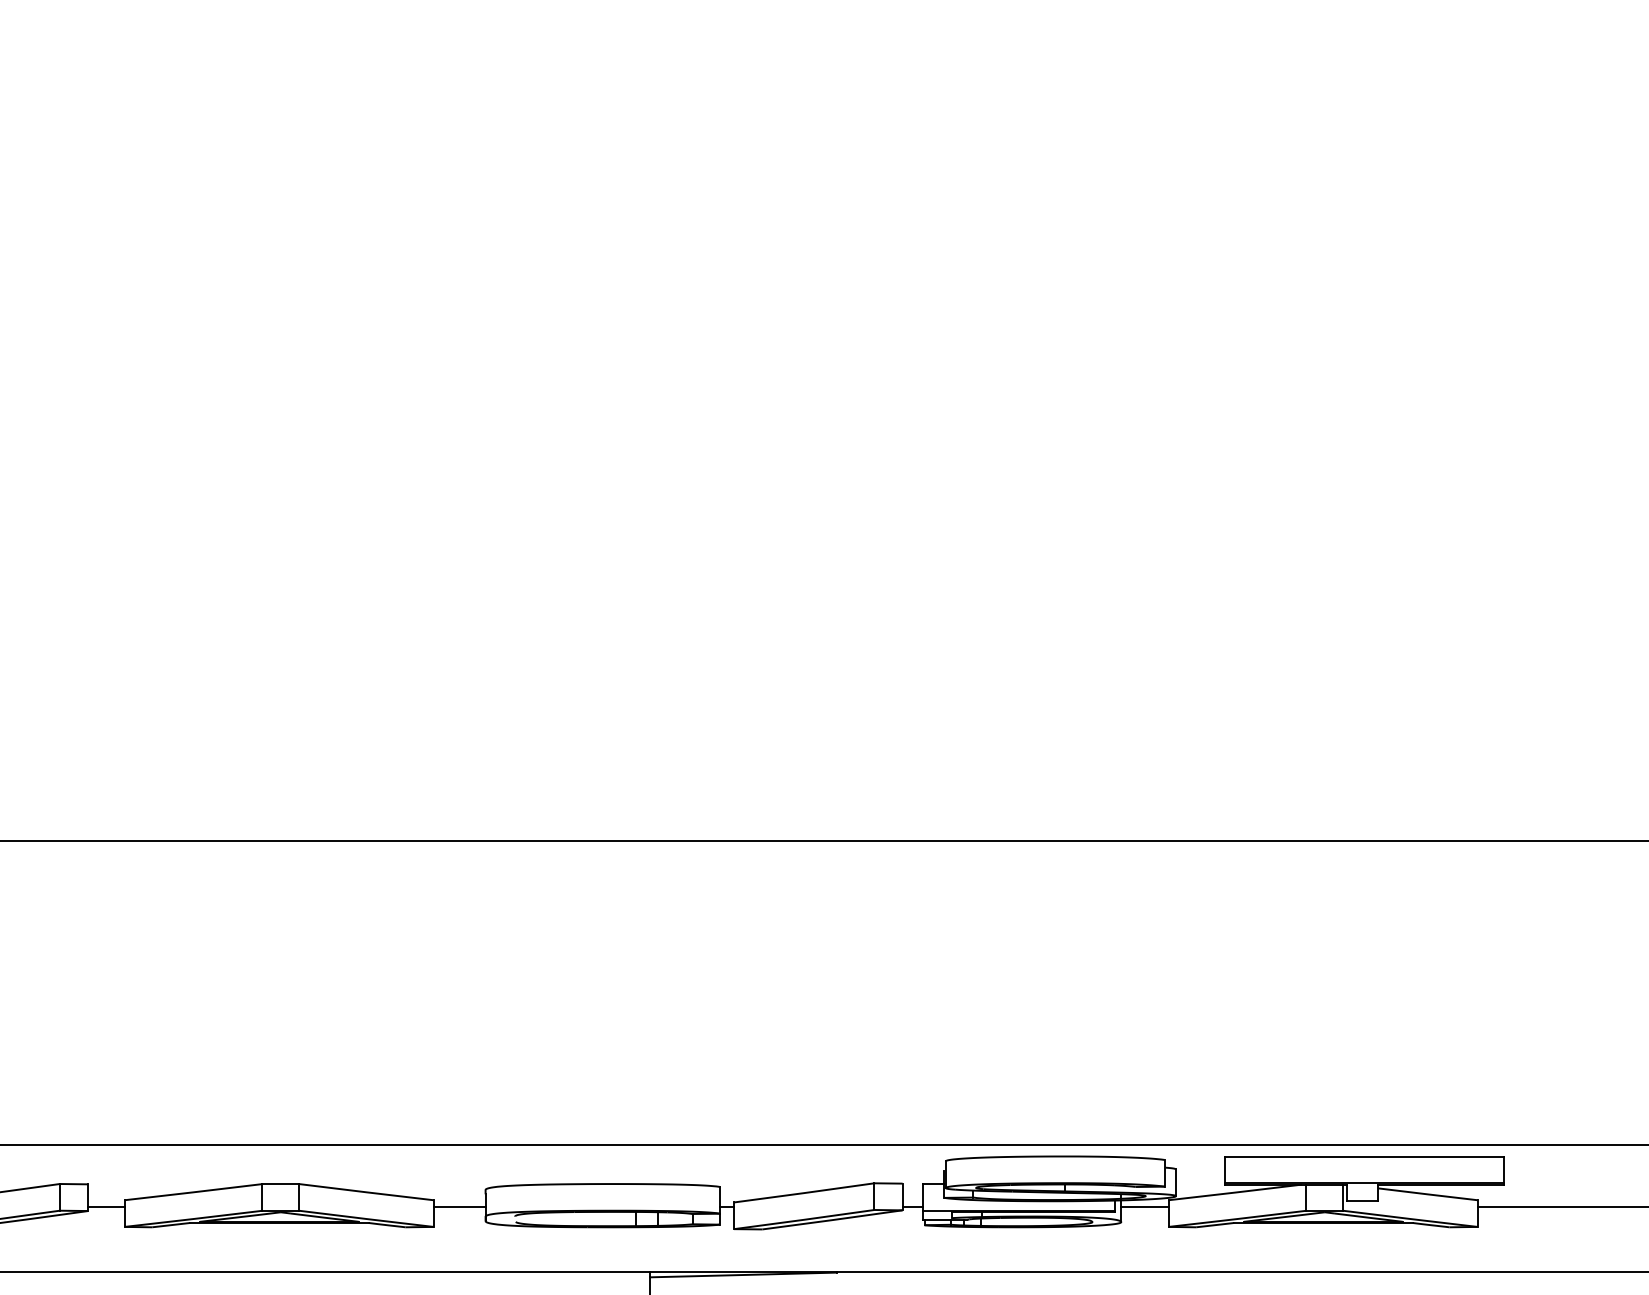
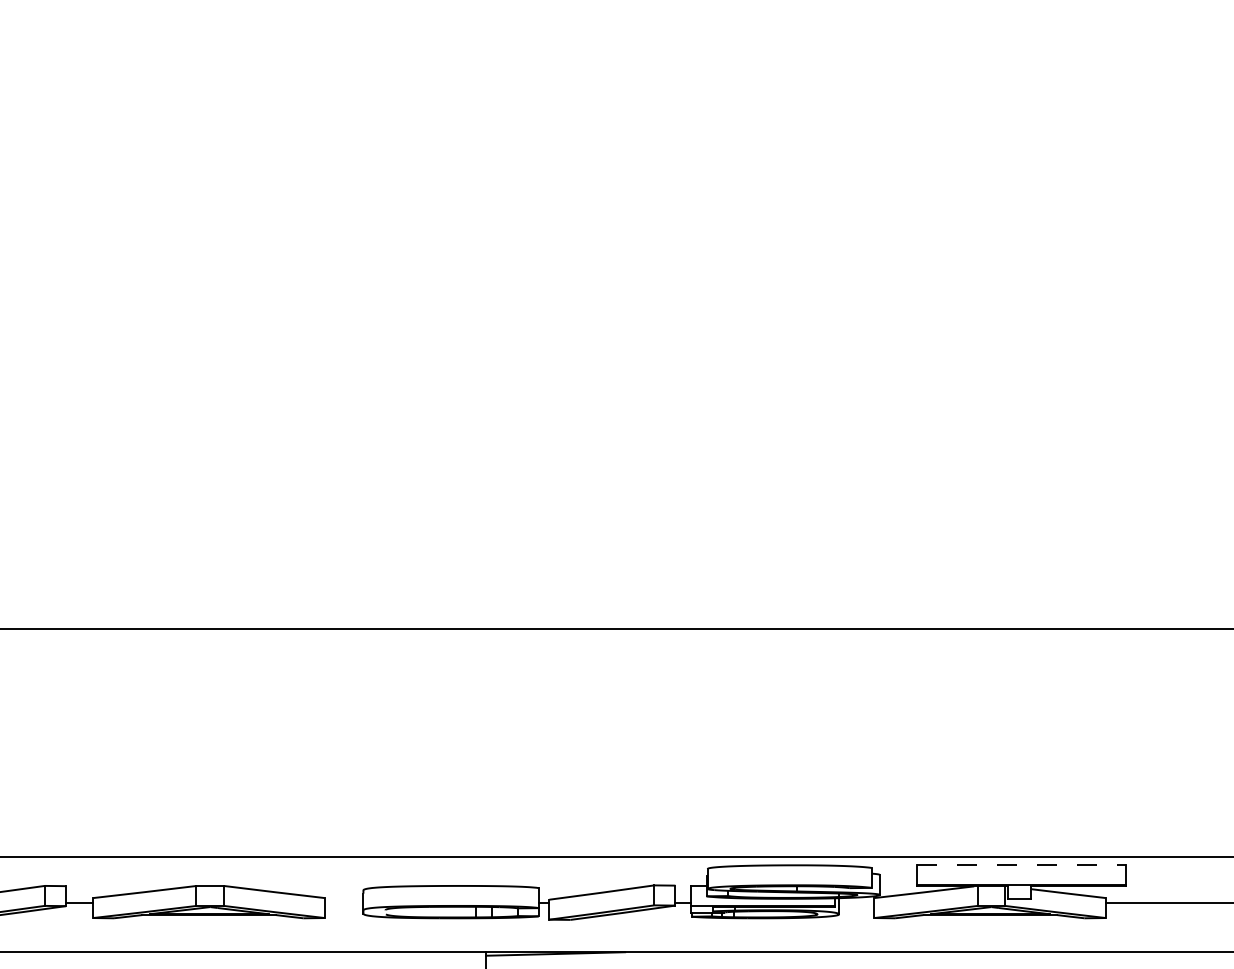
line: (1364, 1156) -> (1021, 865), solid -> dashed
line: (459, 1207) -> (343, 903), removed
line: (1144, 1207) -> (856, 903), removed

